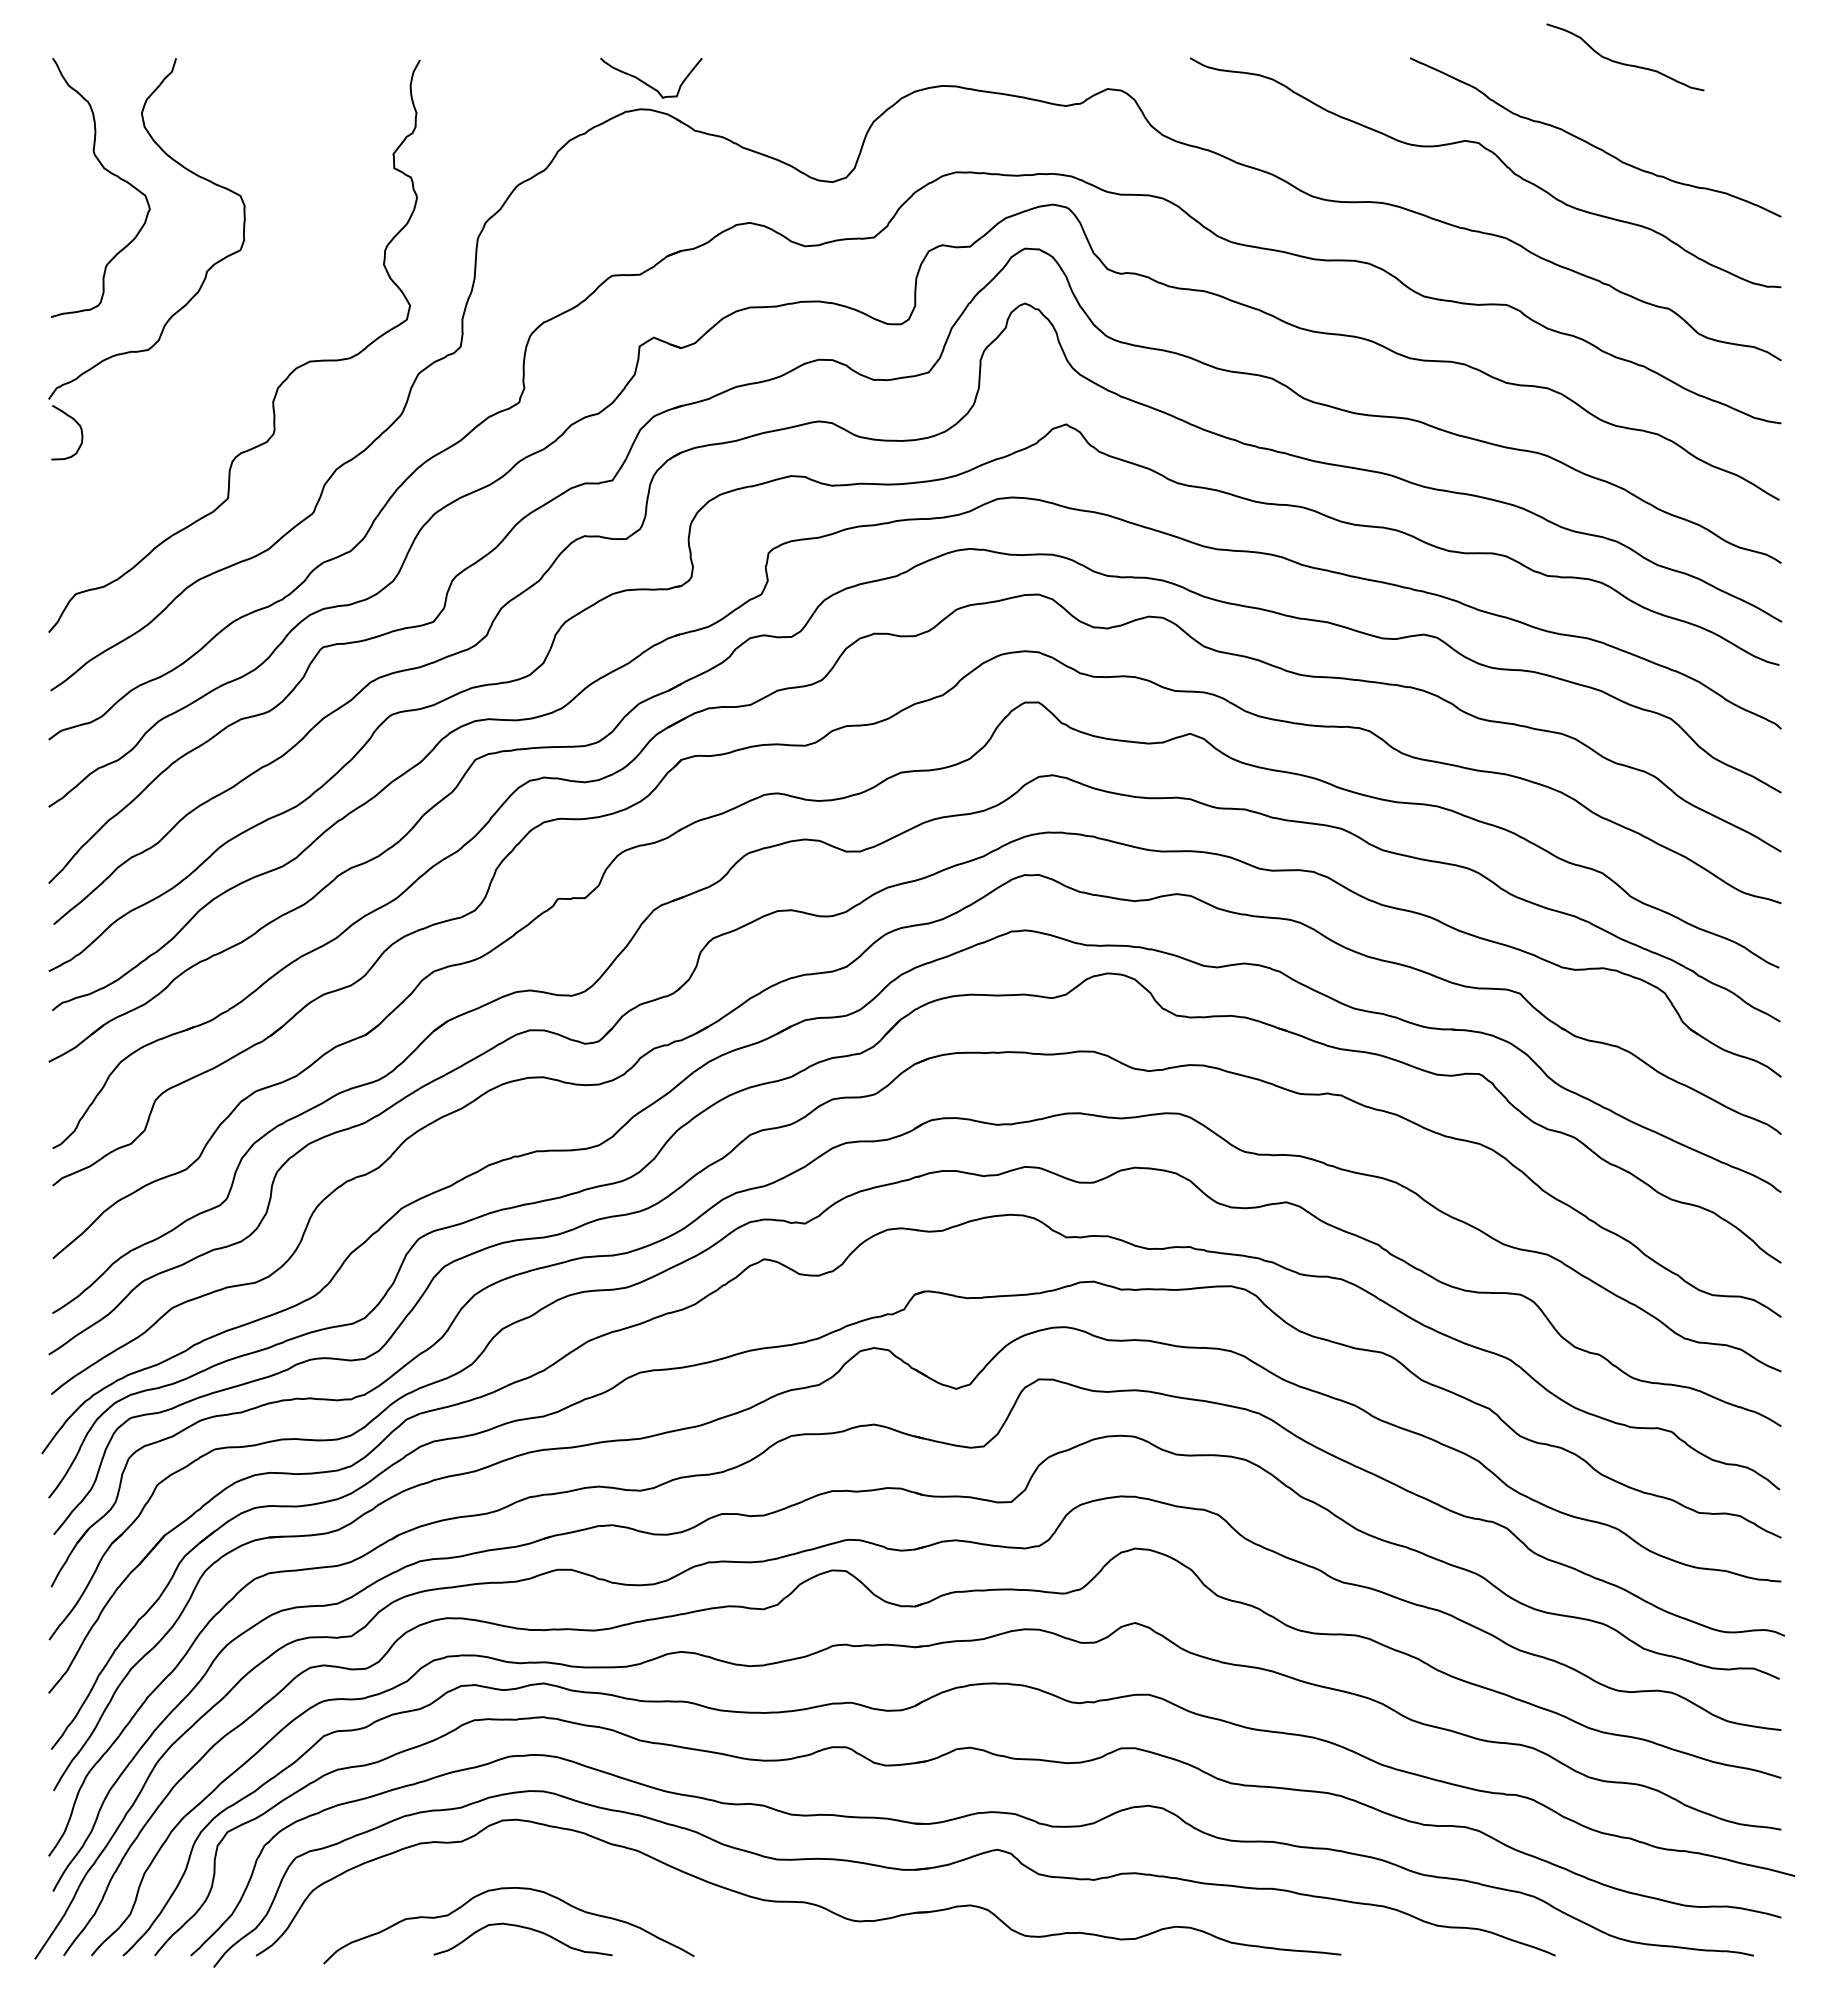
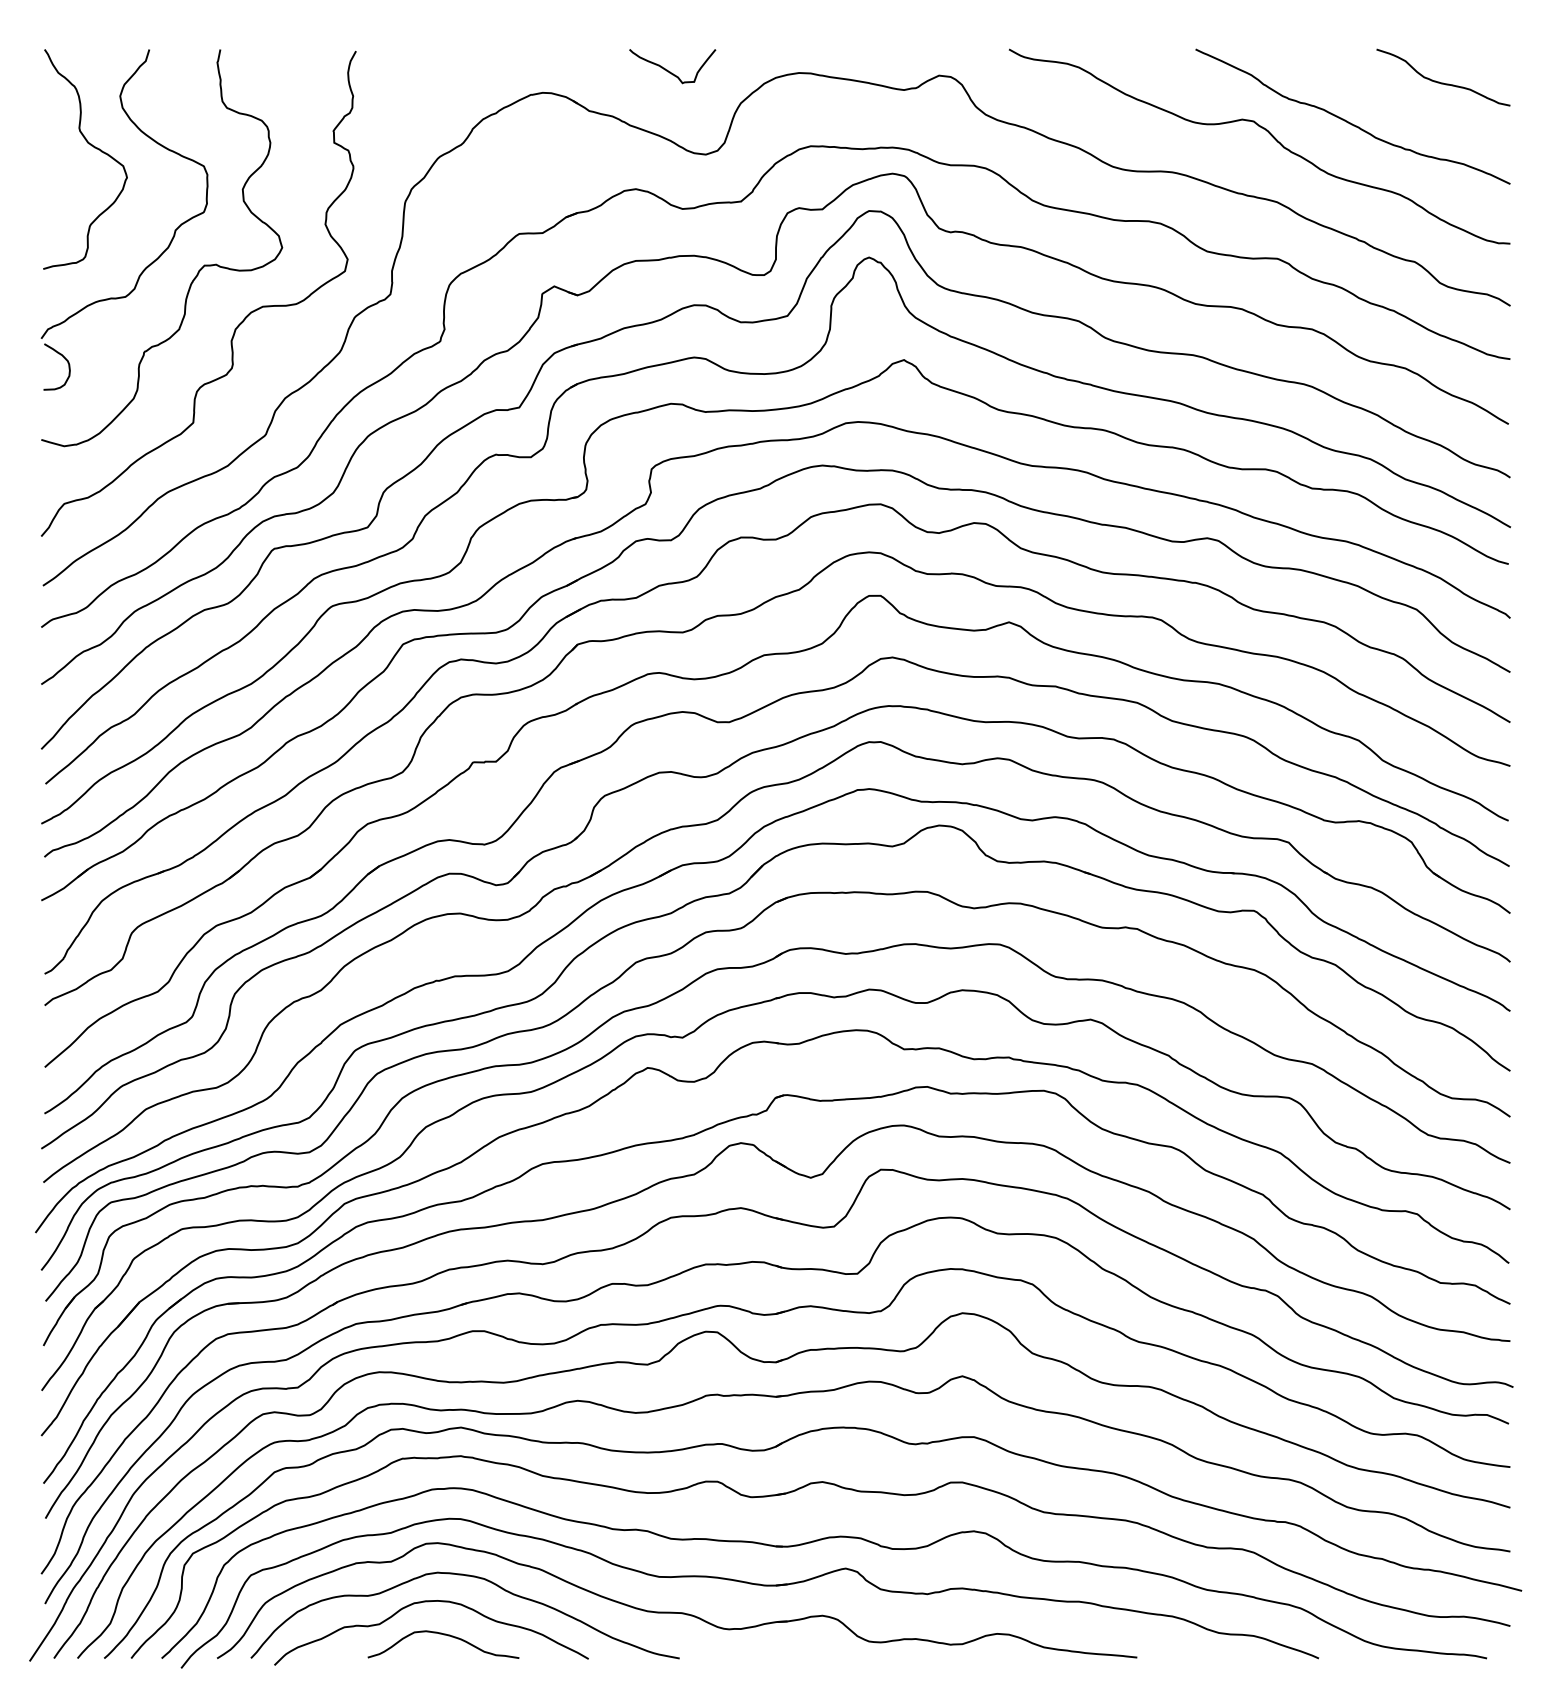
curve: (1625, 63) -> (1443, 82), moved
curve: (647, 83) -> (669, 70), moved
curve: (234, 318) -> (198, 270), added
curve: (553, 1859) -> (469, 1576), added

